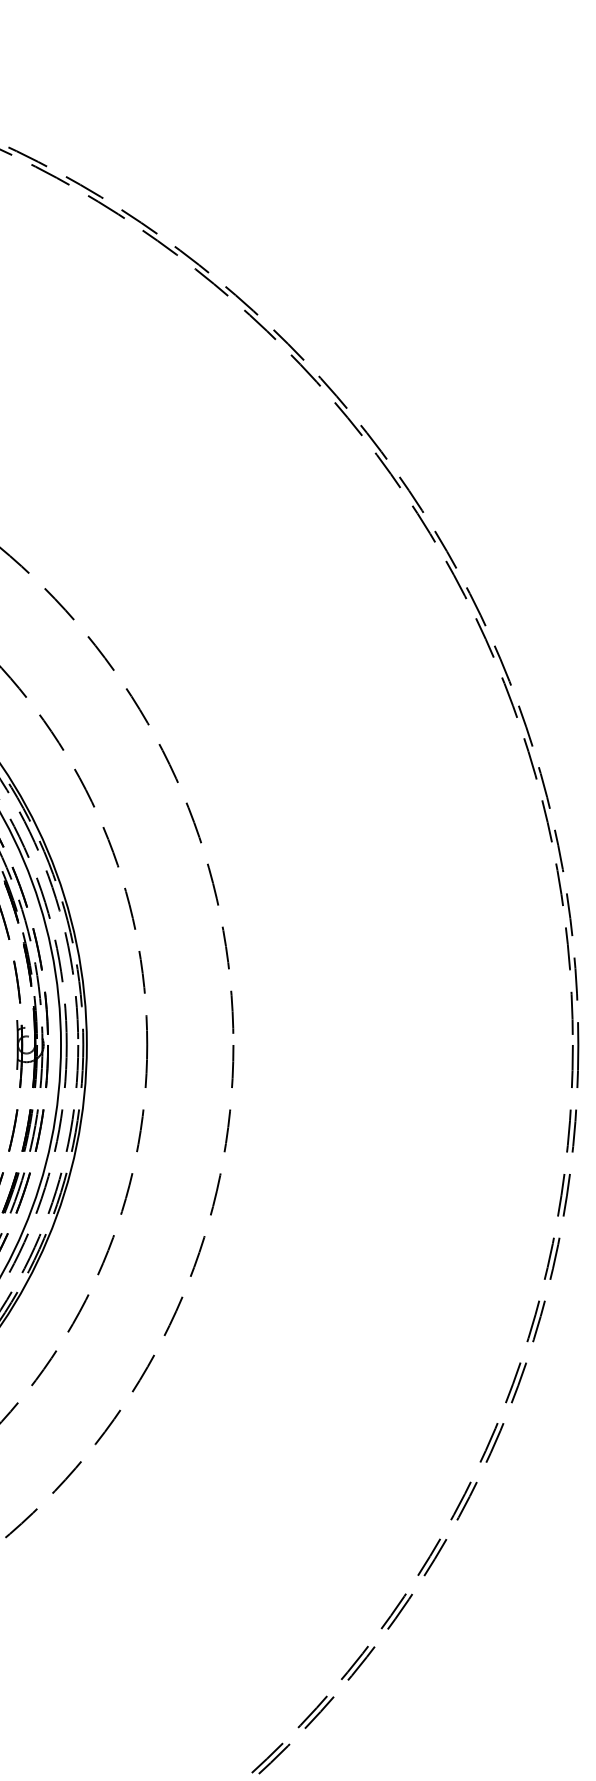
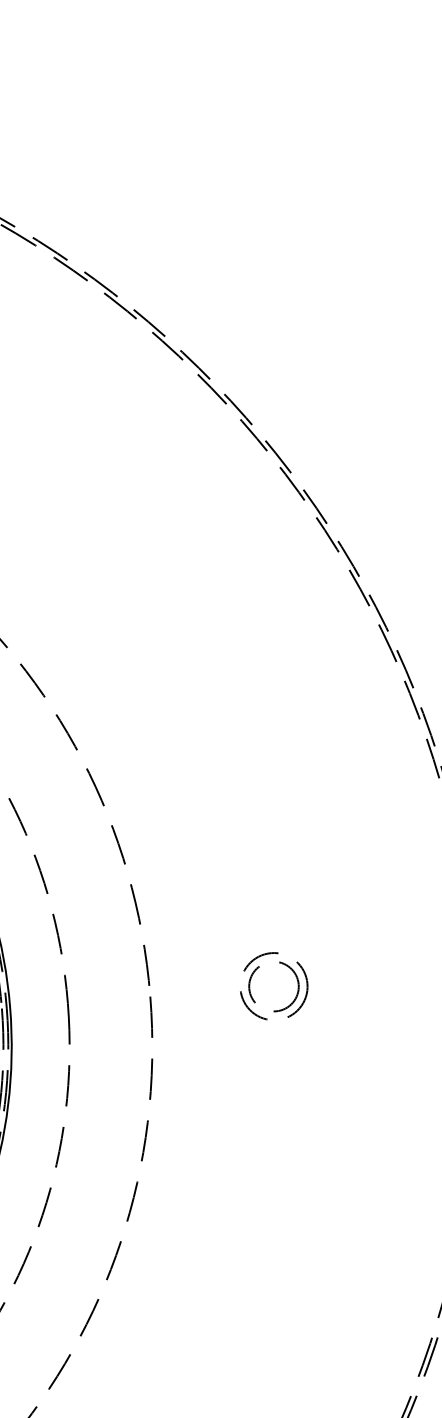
part: (345, 1027) -> (256, 971), added

